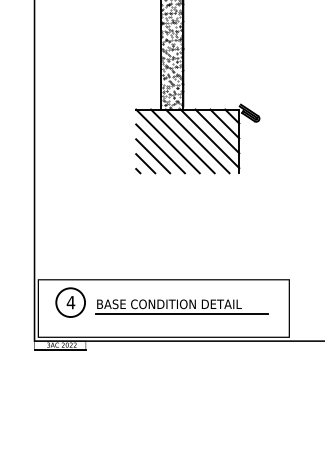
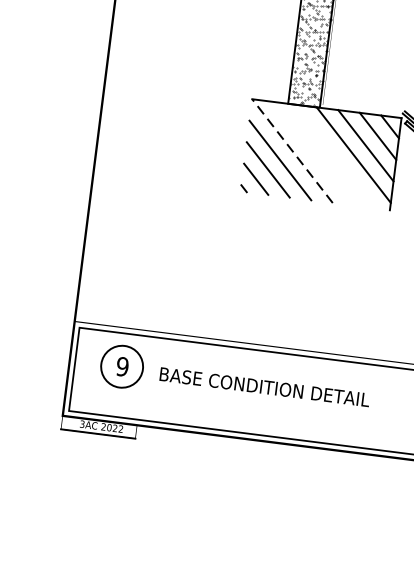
line: (167, 141) -> (291, 151), solid -> dashed
line: (182, 141) -> (313, 153), removed
line: (197, 141) -> (335, 156), removed
text: (70, 302) -> (121, 366), 4 -> 9
line: (181, 313) -> (280, 402), removed

